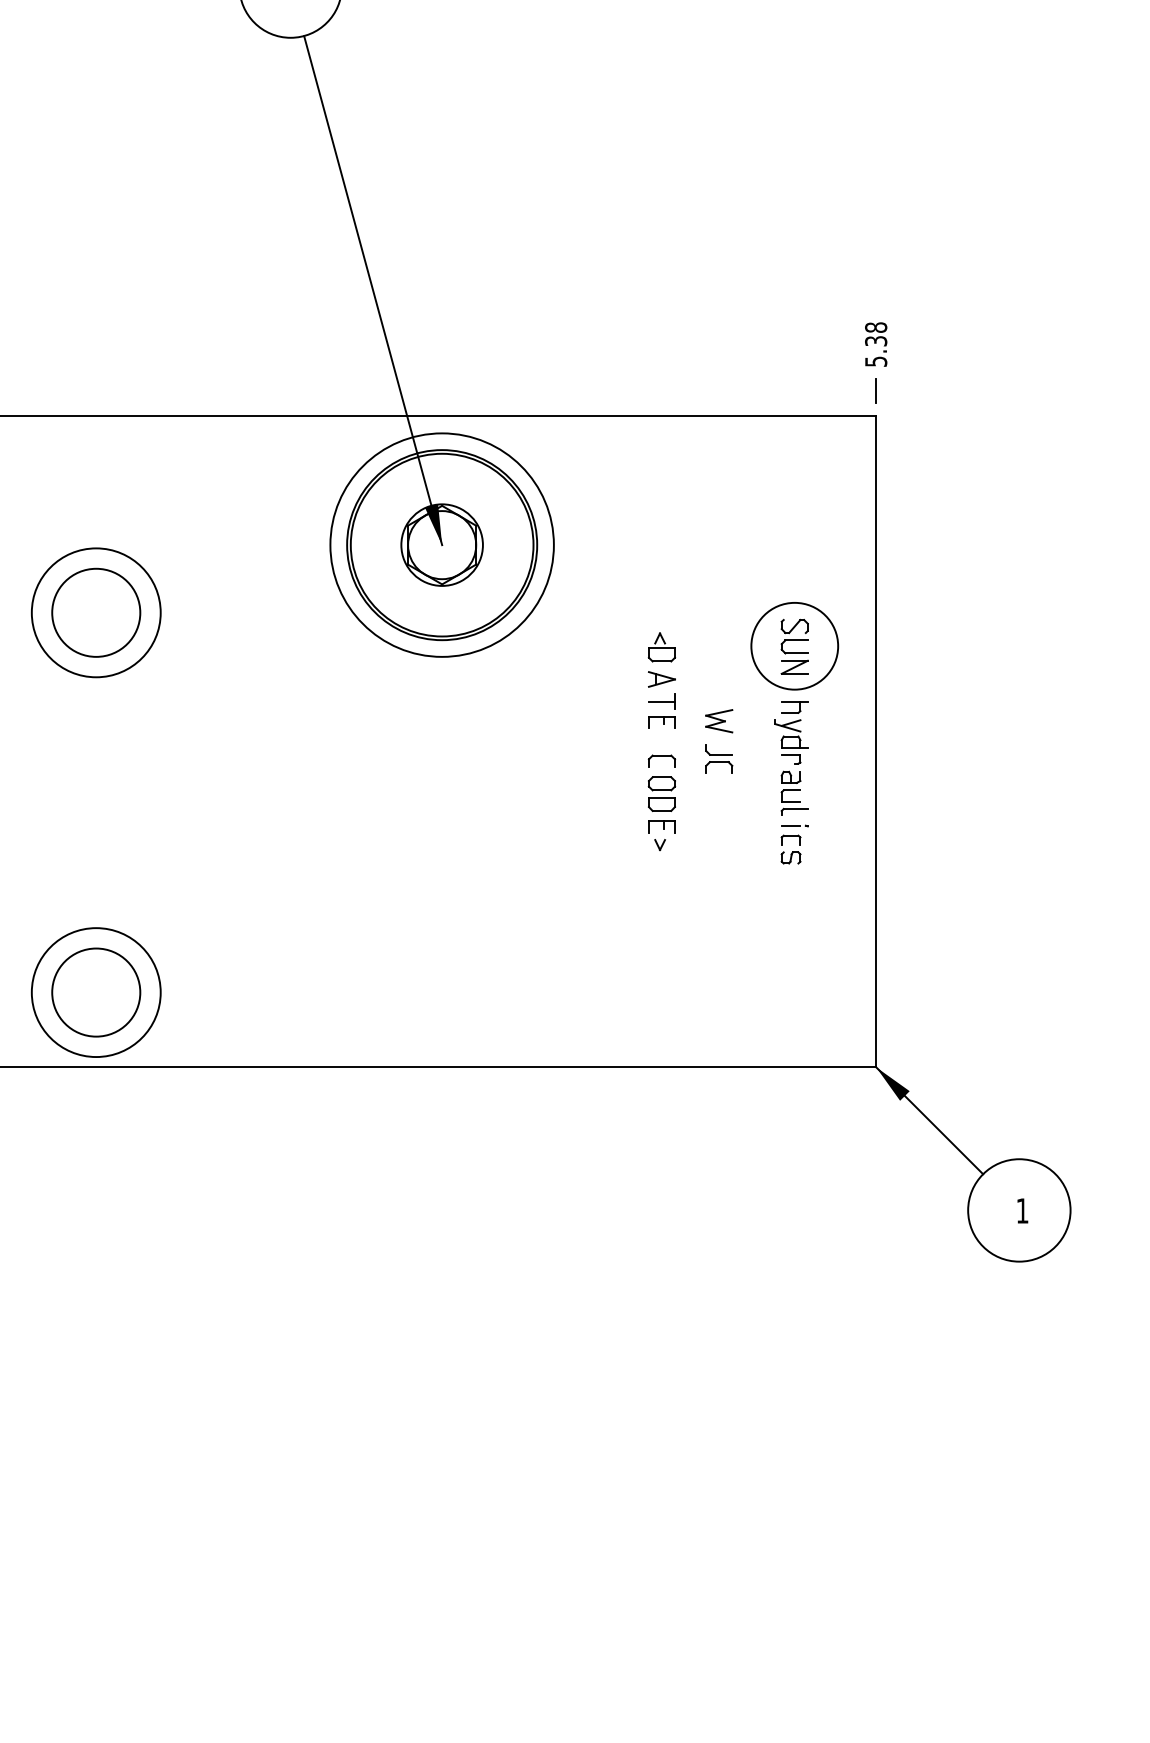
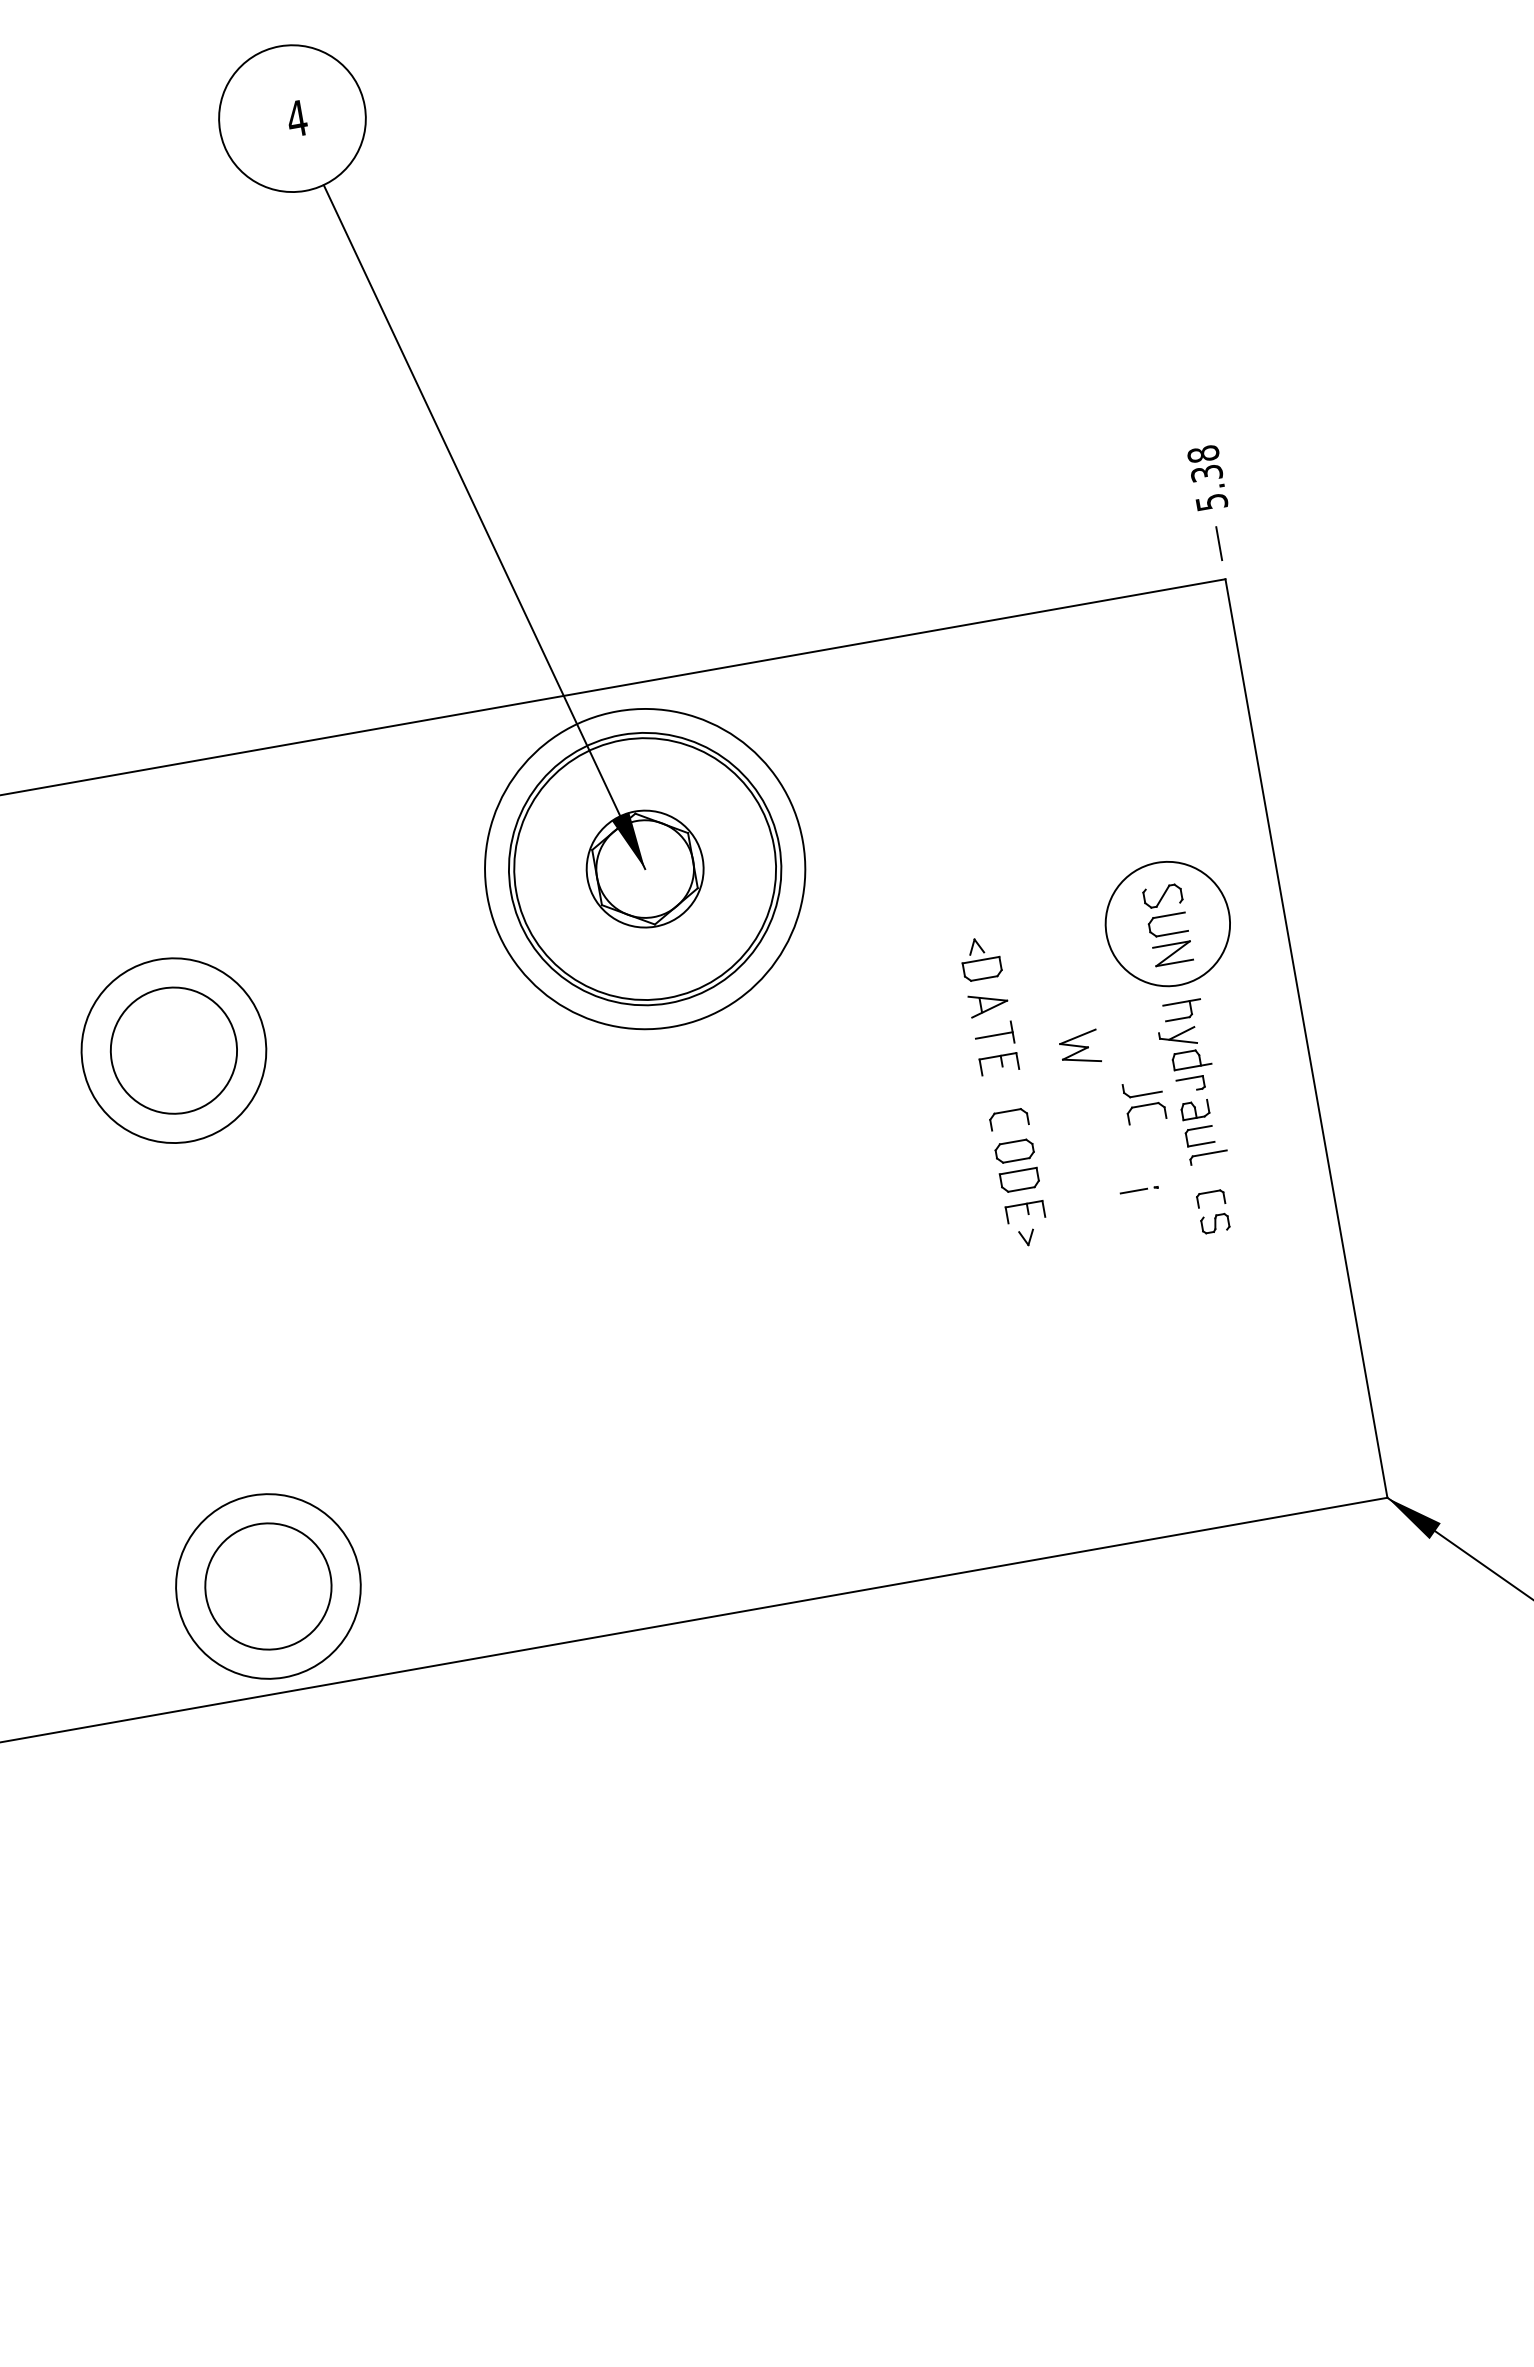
part: (719, 758) -> (1144, 1100), moved
part: (794, 825) -> (1138, 1189), moved

